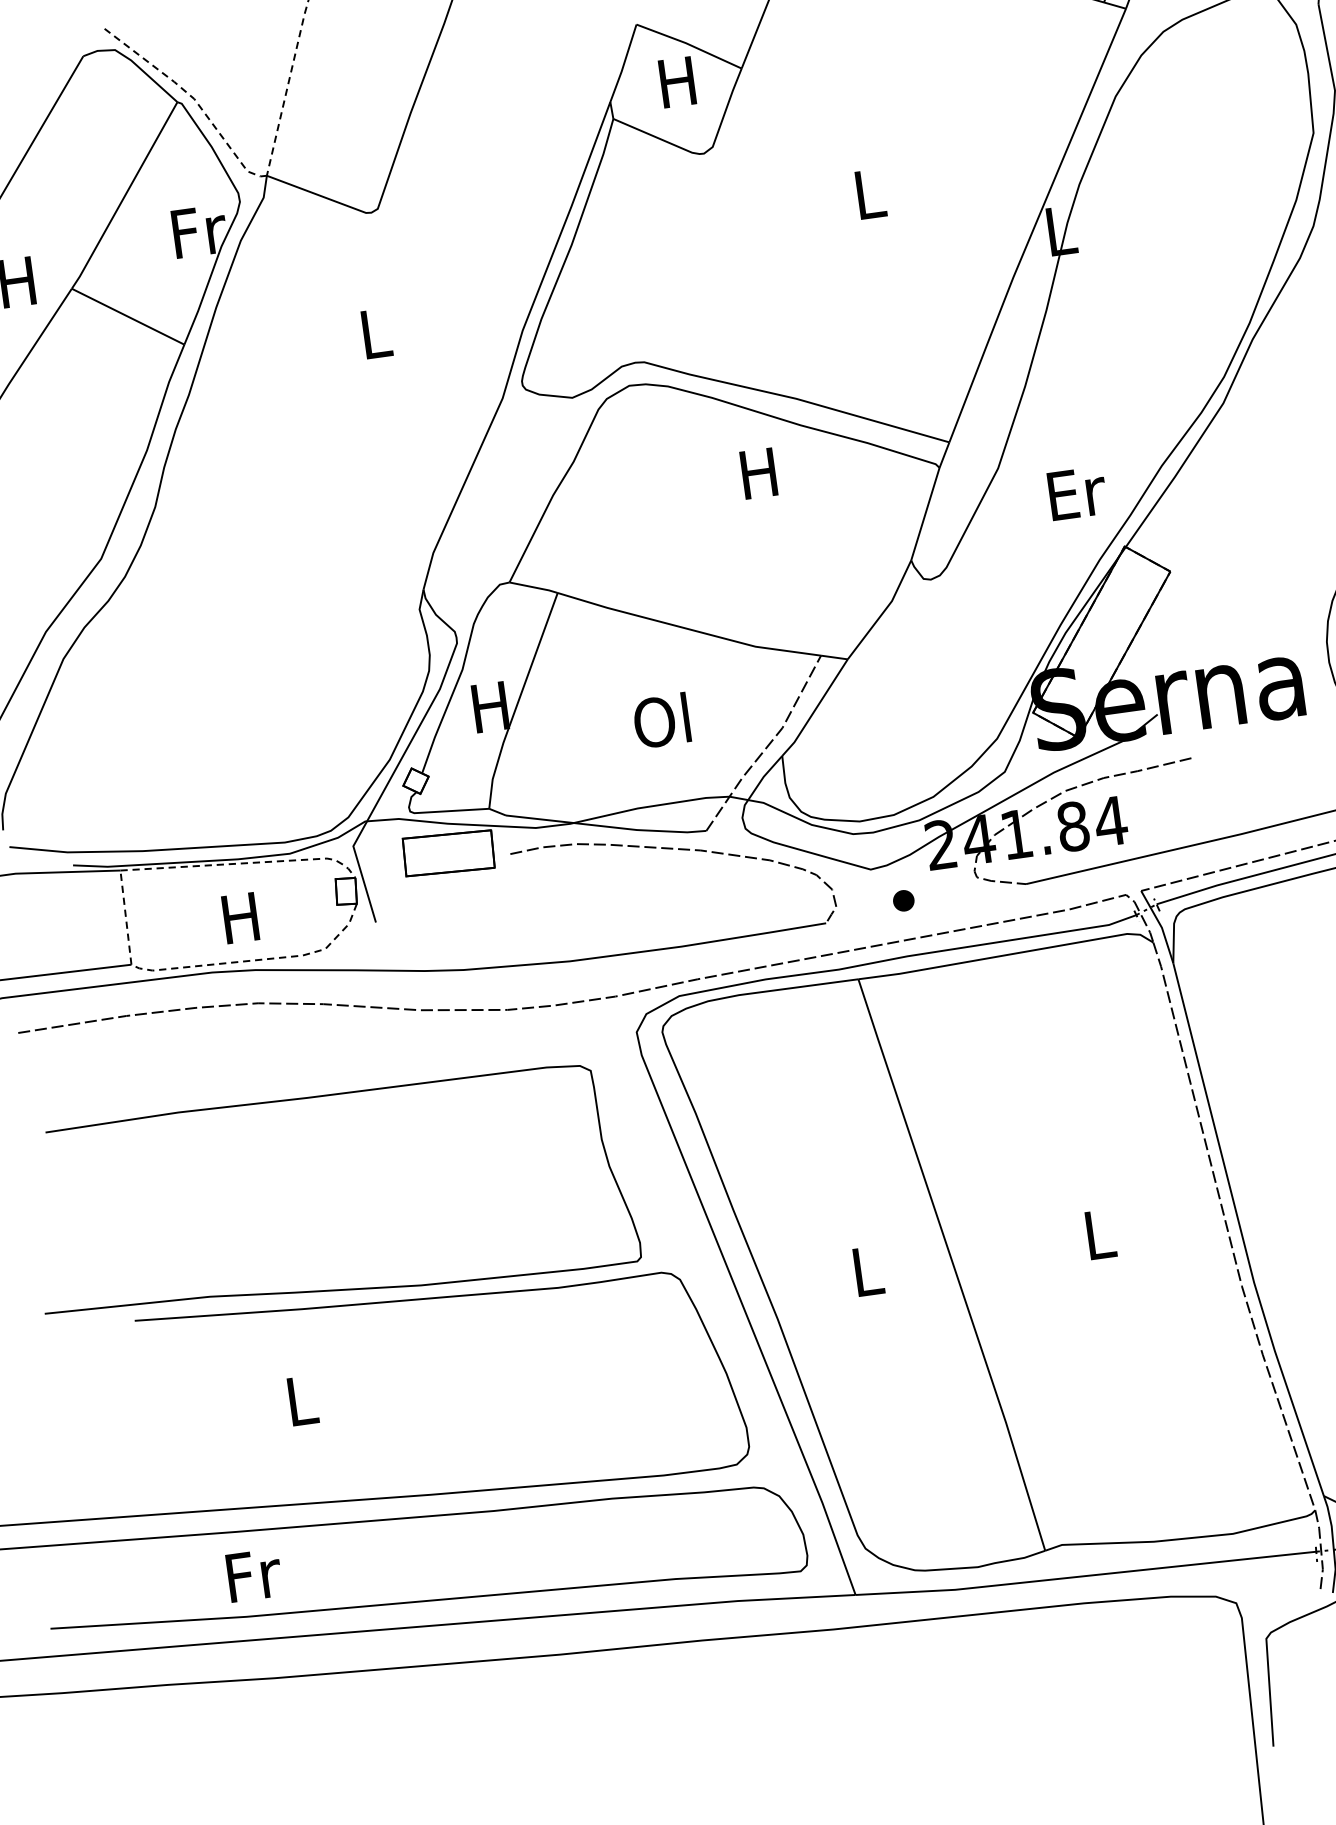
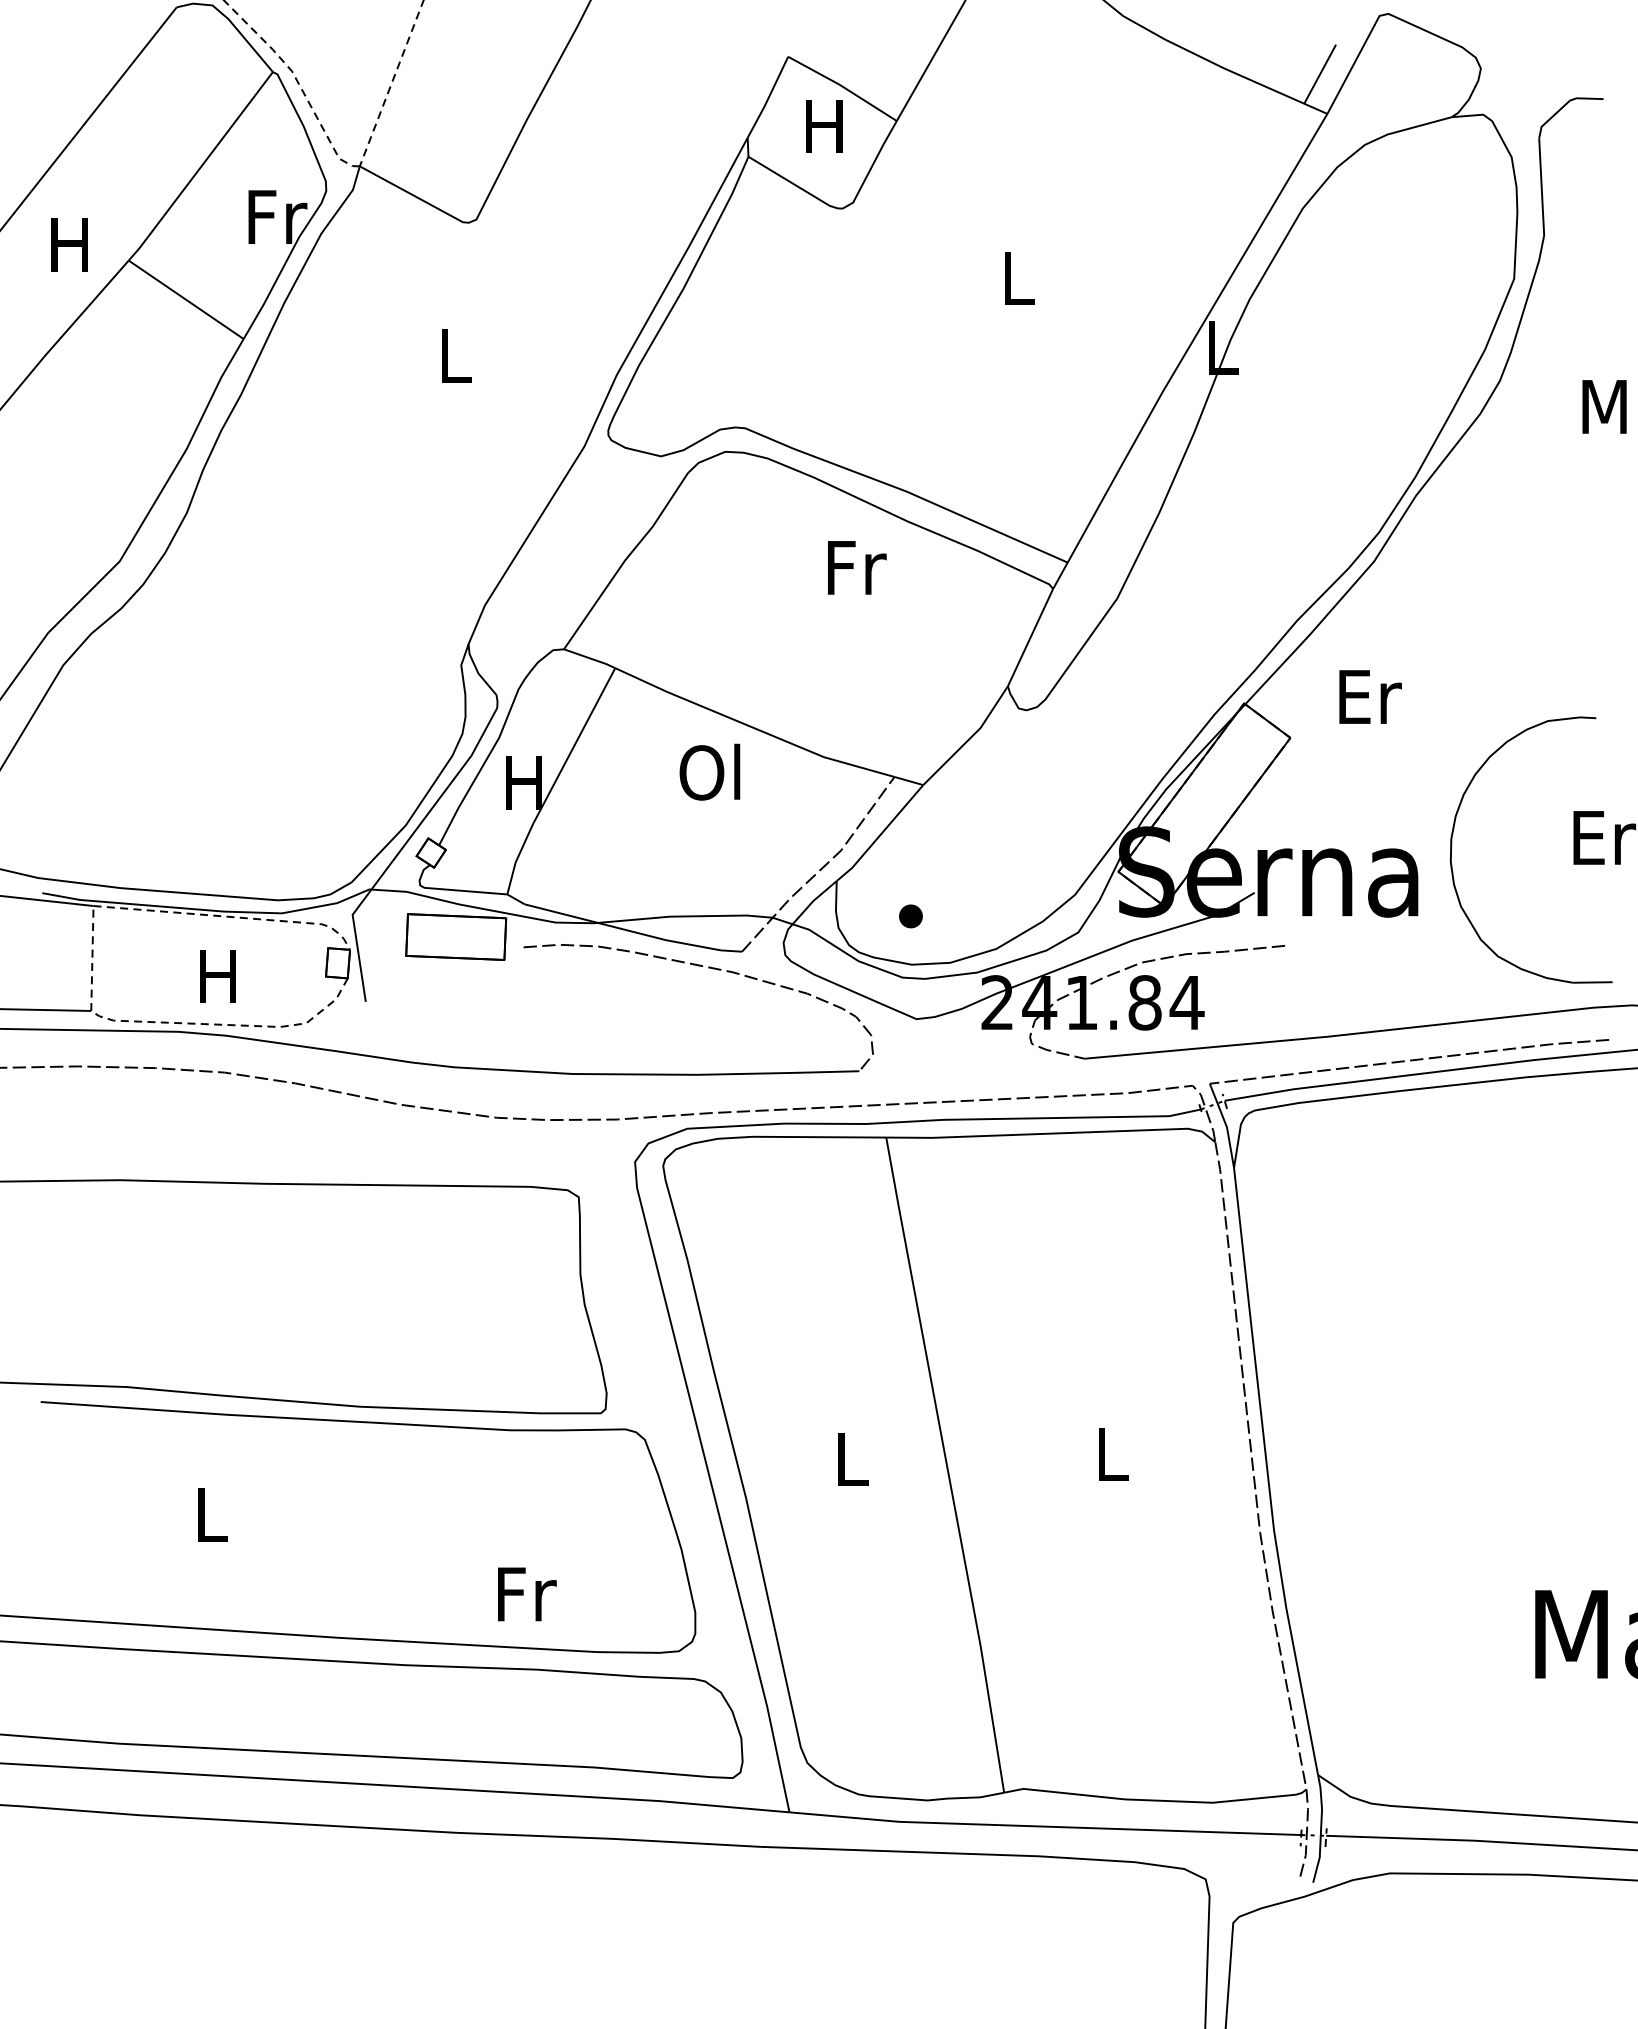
text: (761, 472) -> (857, 567), H -> Fr
text: (1077, 492) -> (1370, 696), moved
text: (661, 720) -> (709, 771), moved
part: (903, 900) -> (910, 916), moved
text: (254, 1575) -> (527, 1594), moved

